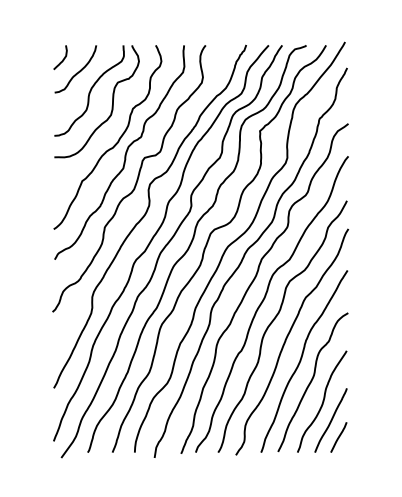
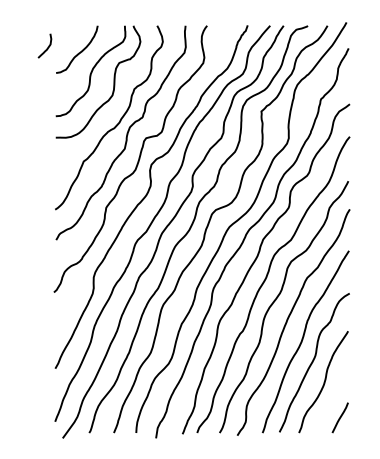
curve: (62, 59) -> (46, 47), moved
curve: (330, 420) -> (331, 400), removed

